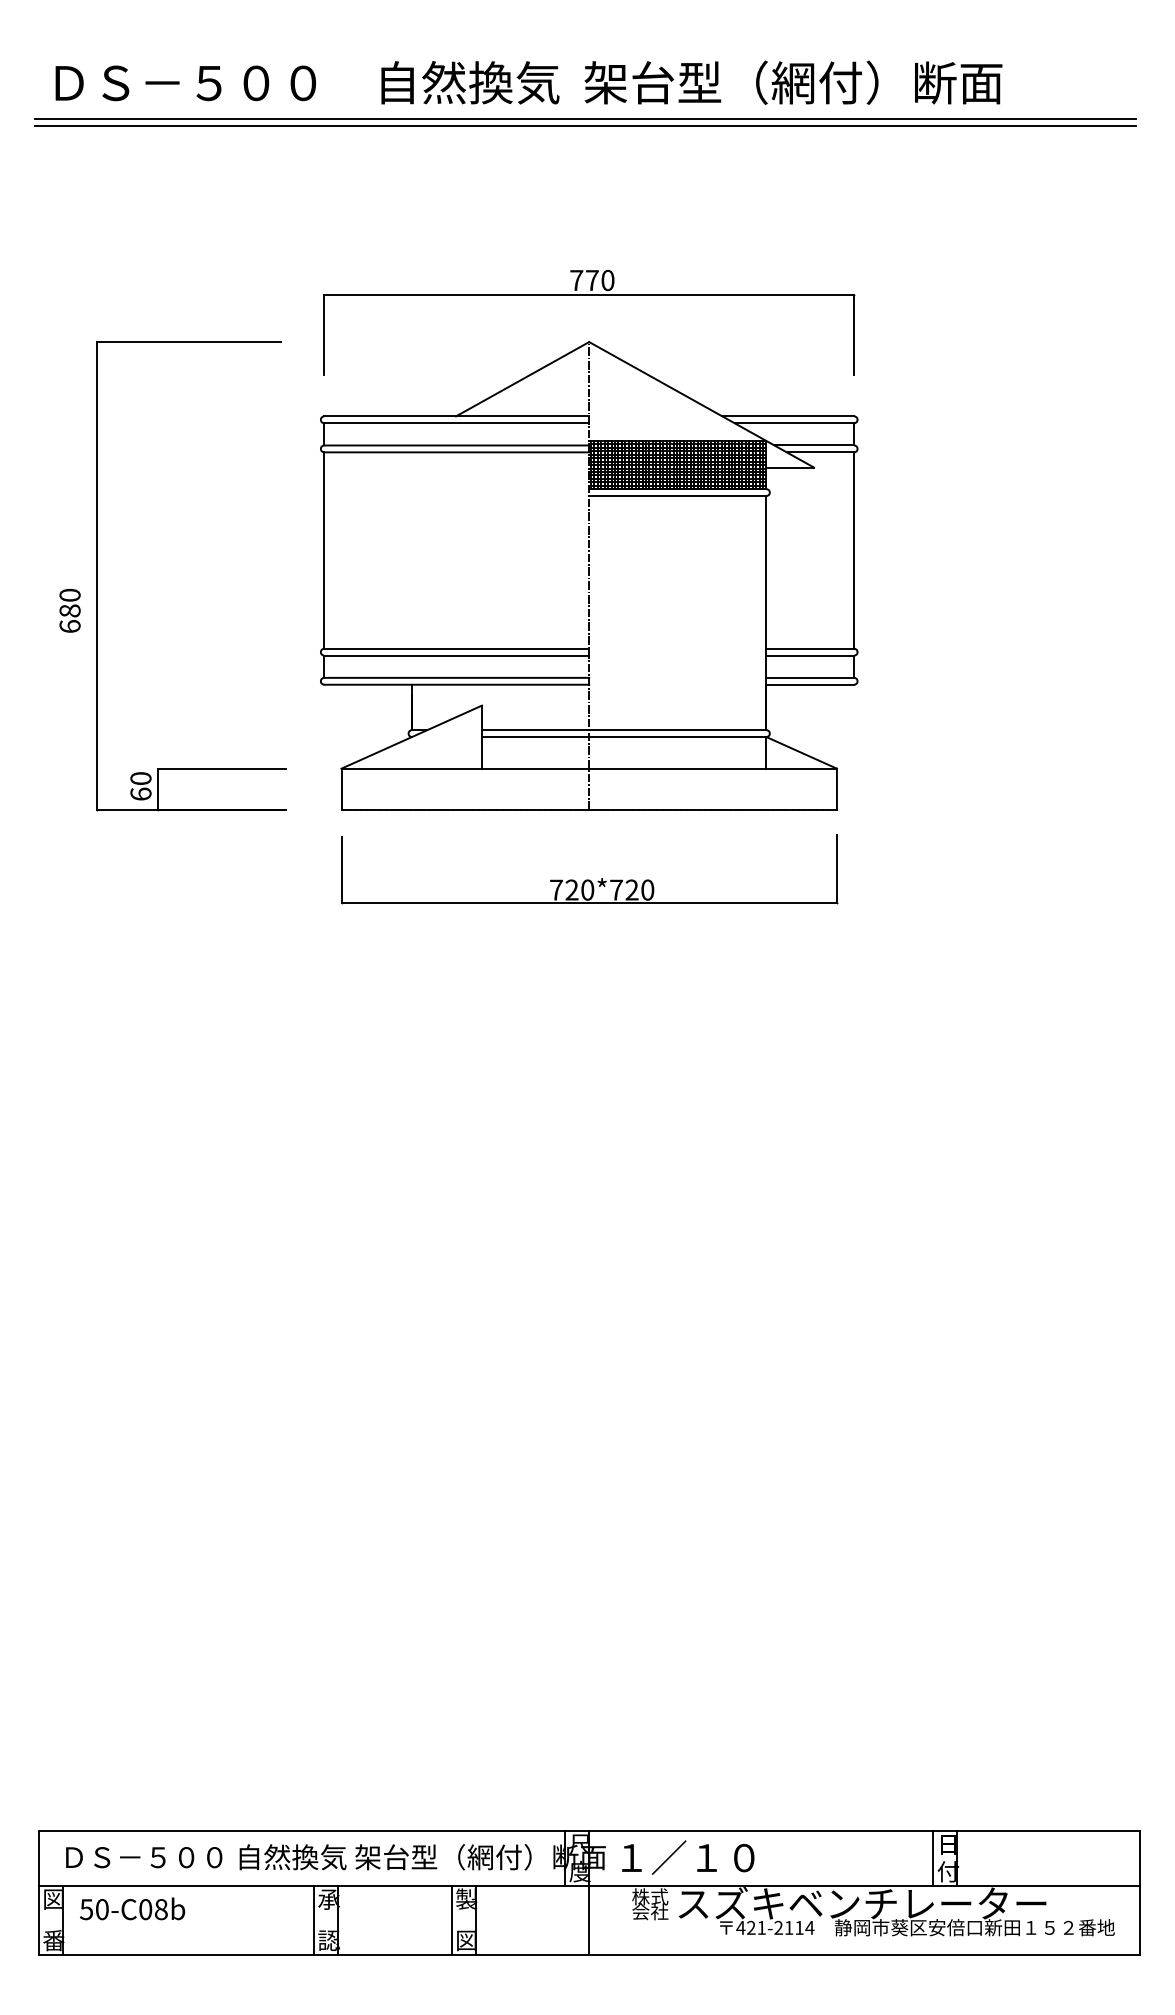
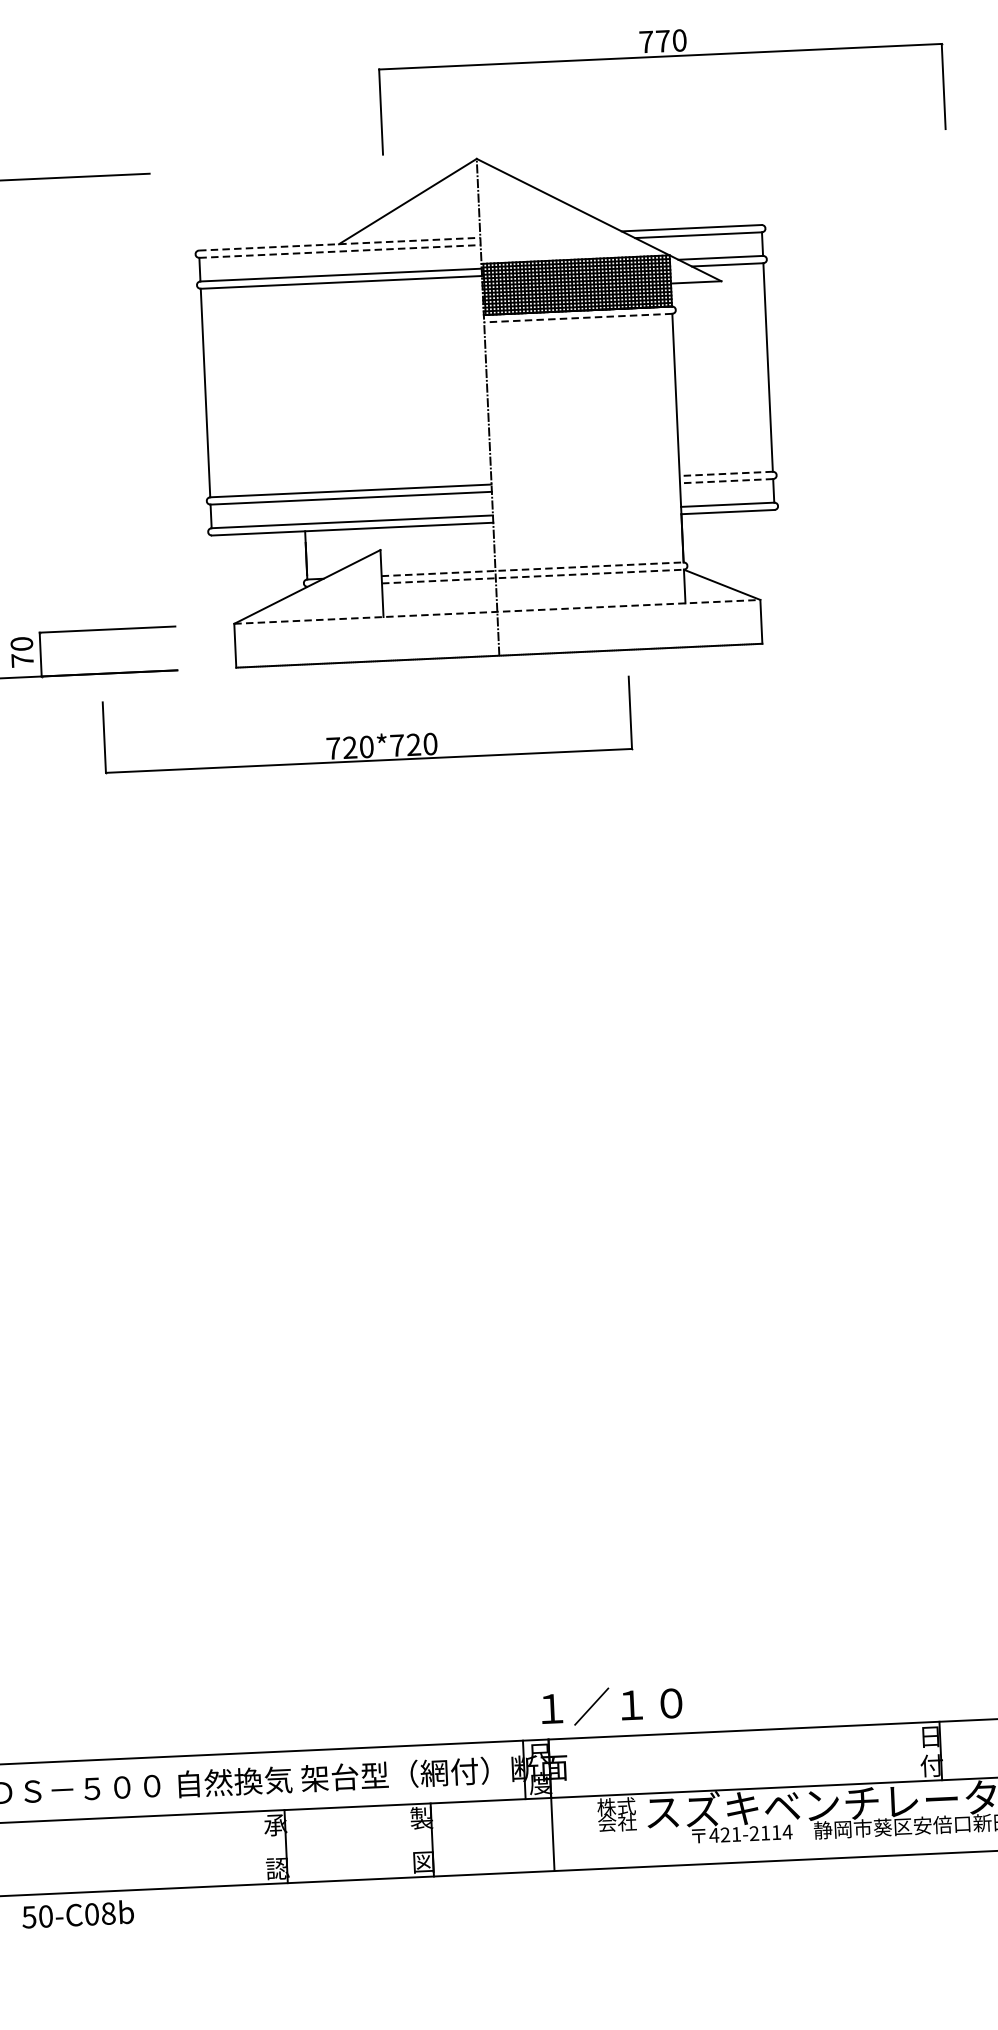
part: (589, 295) -> (660, 57), moved
line: (457, 416) -> (340, 244), solid -> dashed
line: (457, 423) -> (340, 251), solid -> dashed
line: (677, 496) -> (577, 318), solid -> dashed
line: (810, 648) -> (726, 473), solid -> dashed
line: (810, 655) -> (726, 481), solid -> dashed
line: (624, 730) -> (532, 569), solid -> dashed
line: (624, 737) -> (533, 577), solid -> dashed
line: (589, 768) -> (497, 611), solid -> dashed
text: (140, 793) -> (22, 659), 60 -> 70
part: (589, 879) -> (368, 735), moved
text: (688, 1857) -> (612, 1705), moved
line: (933, 1857) -> (915, 1751), removed
text: (132, 1908) -> (77, 1913), moved
line: (313, 1919) -> (260, 1847), removed
line: (451, 1919) -> (406, 1840), removed

